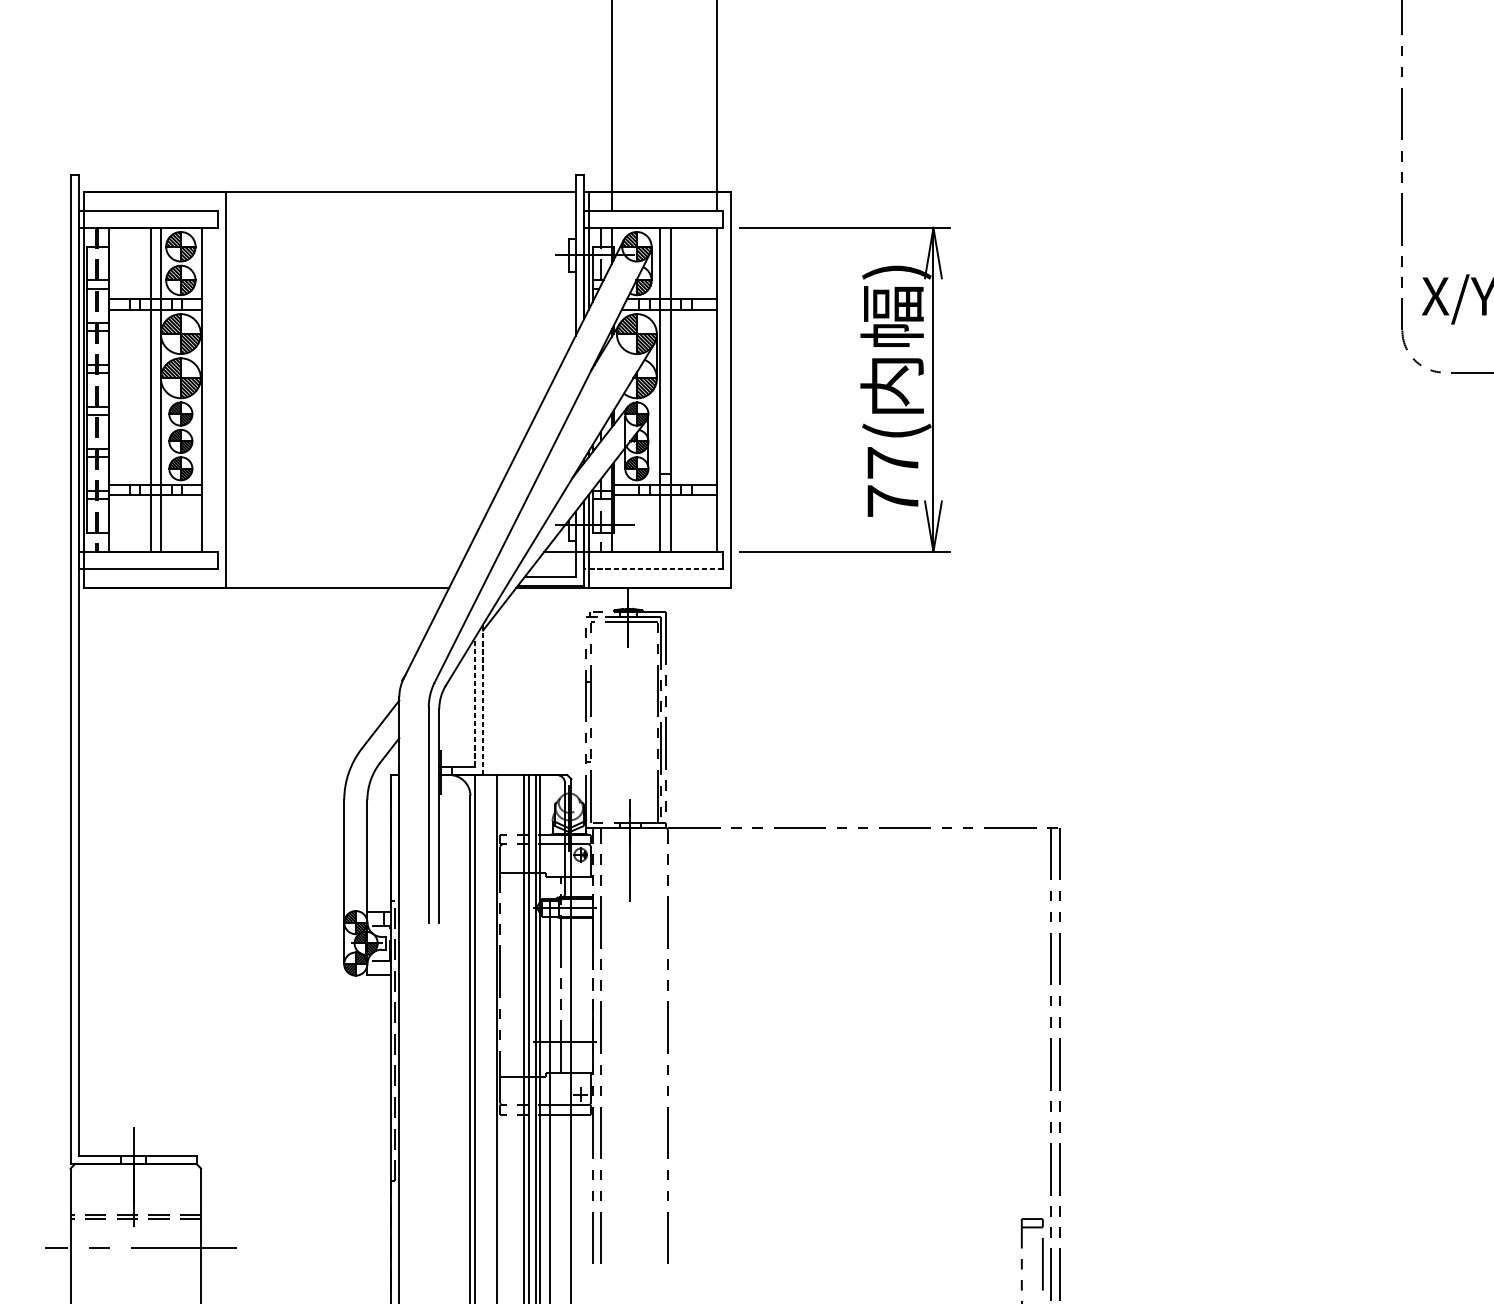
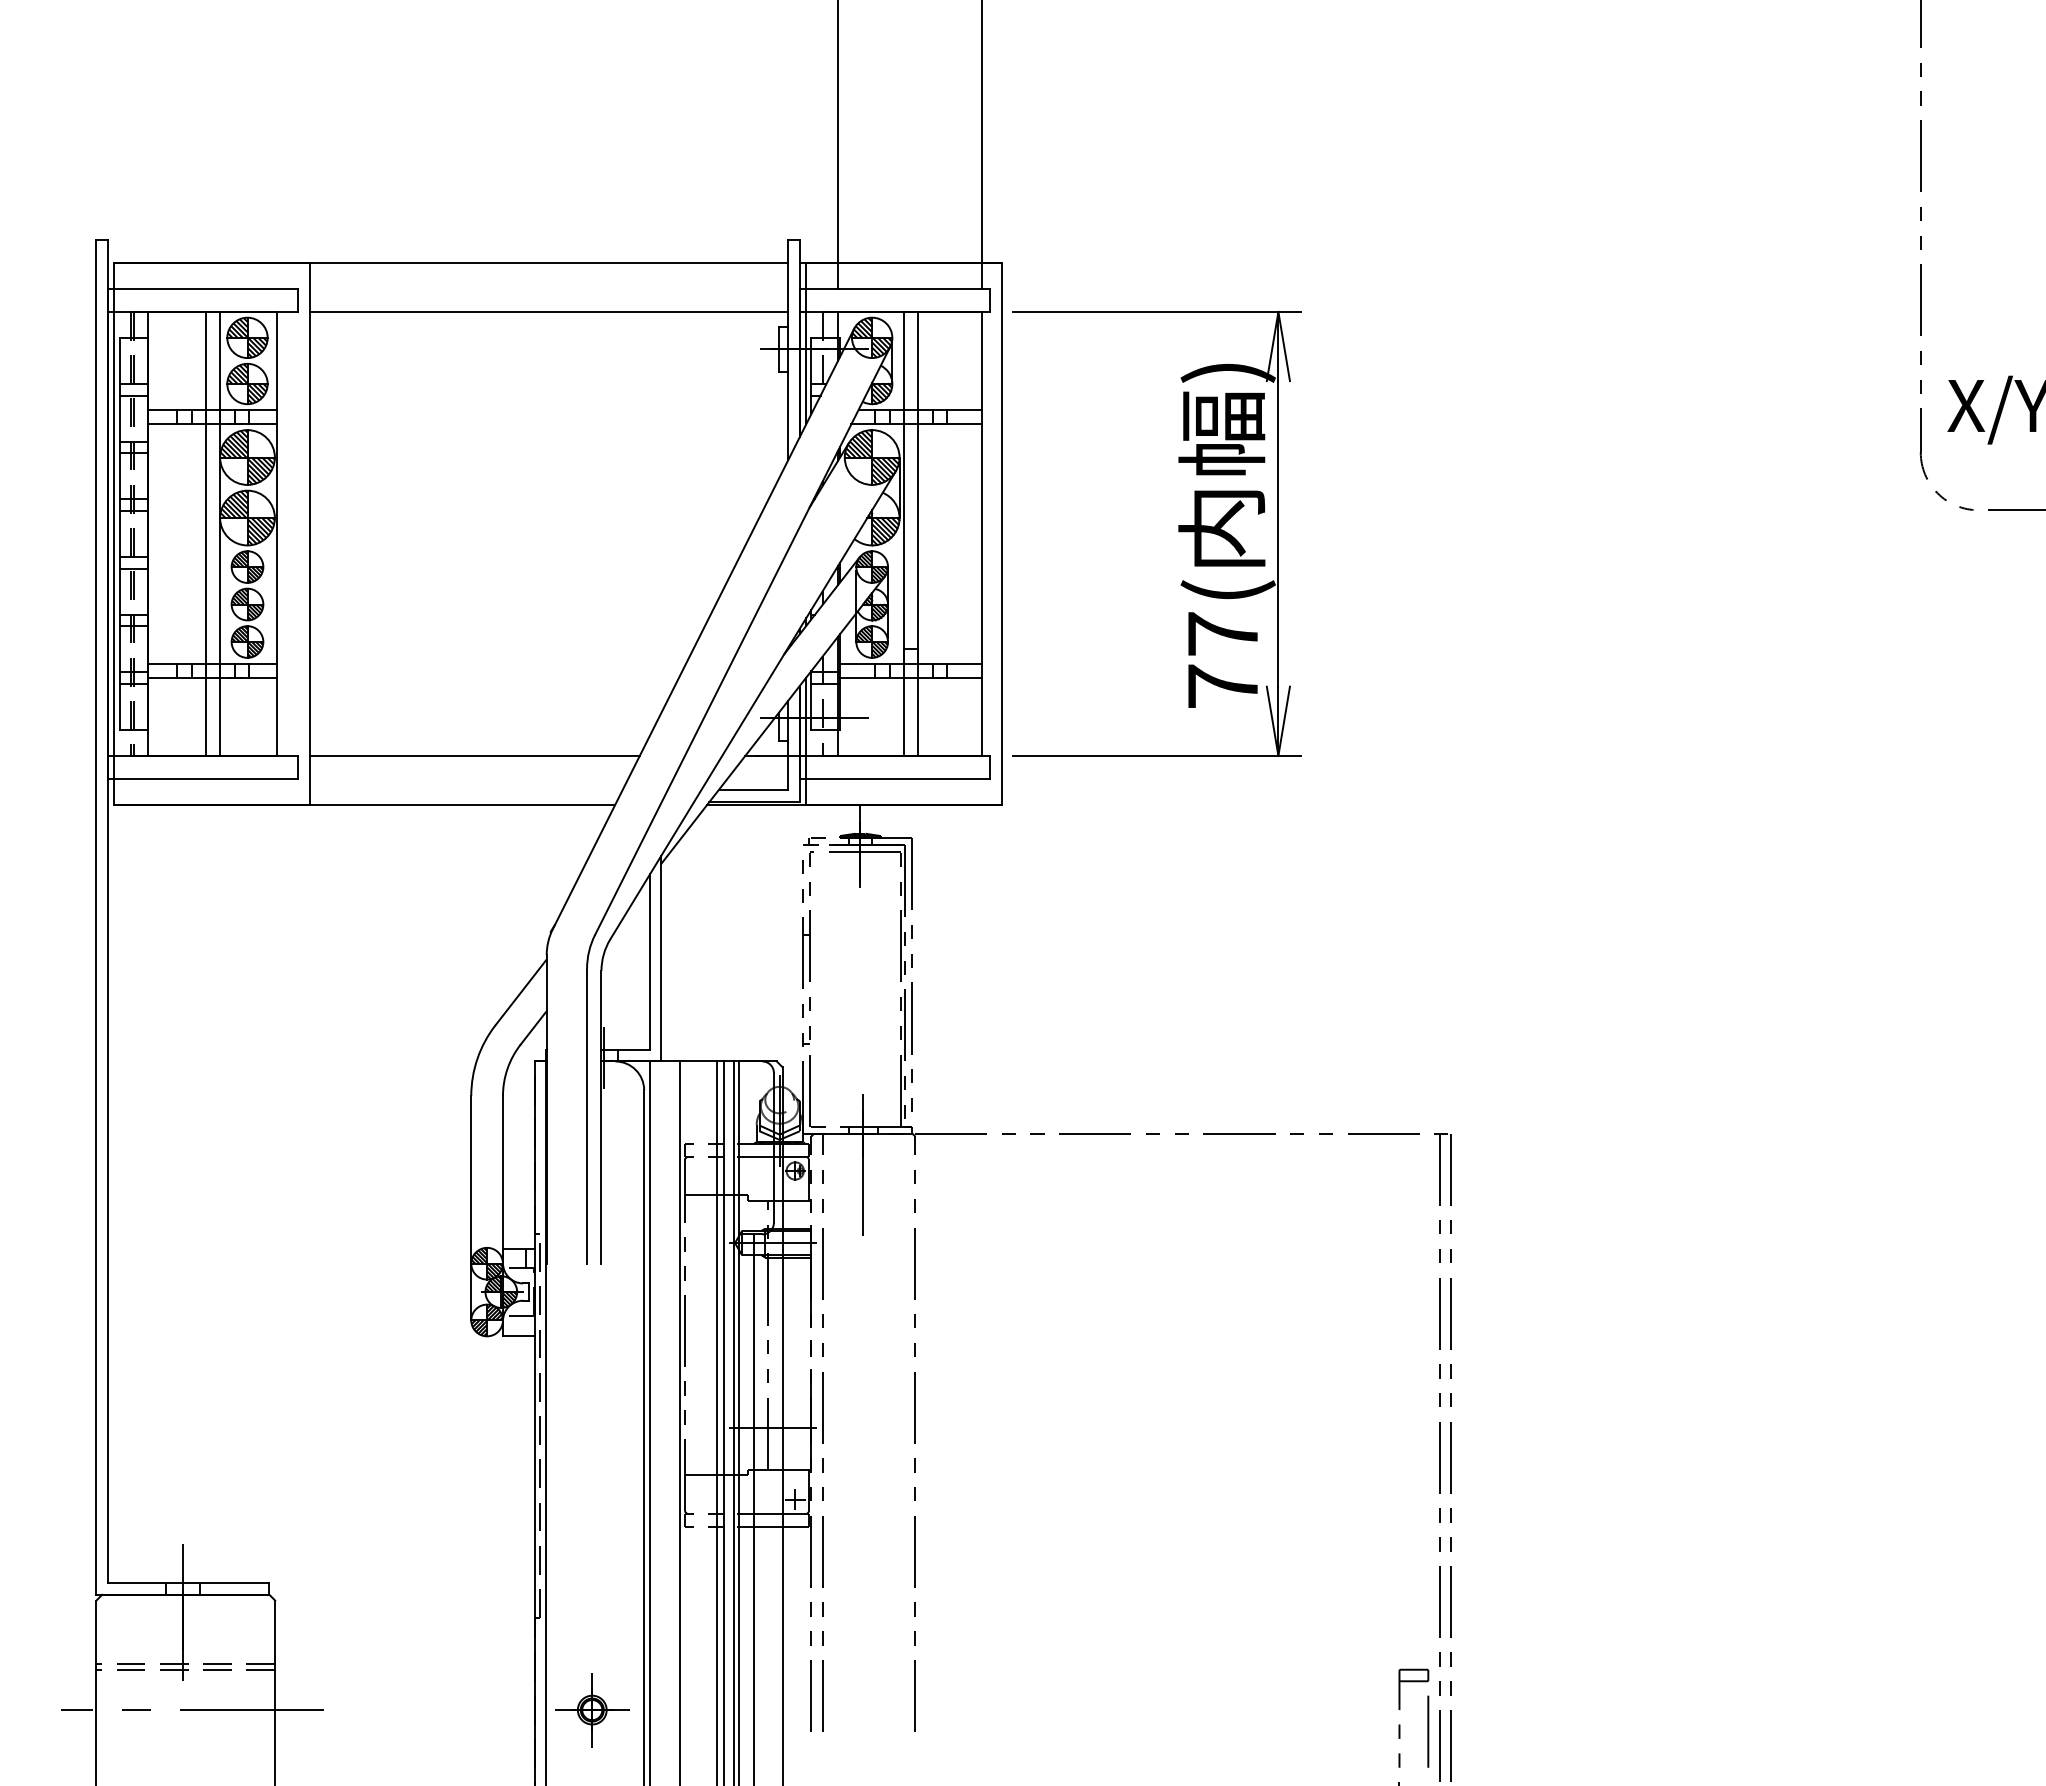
line: (400, 227) -> (548, 311), added
line: (346, 551) -> (474, 755), added
line: (653, 568) -> (894, 778), dashed -> solid
line: (483, 699) -> (661, 958), dashed -> solid
line: (474, 702) -> (649, 962), dashed -> solid
part: (432, 1248) -> (592, 1710), added

